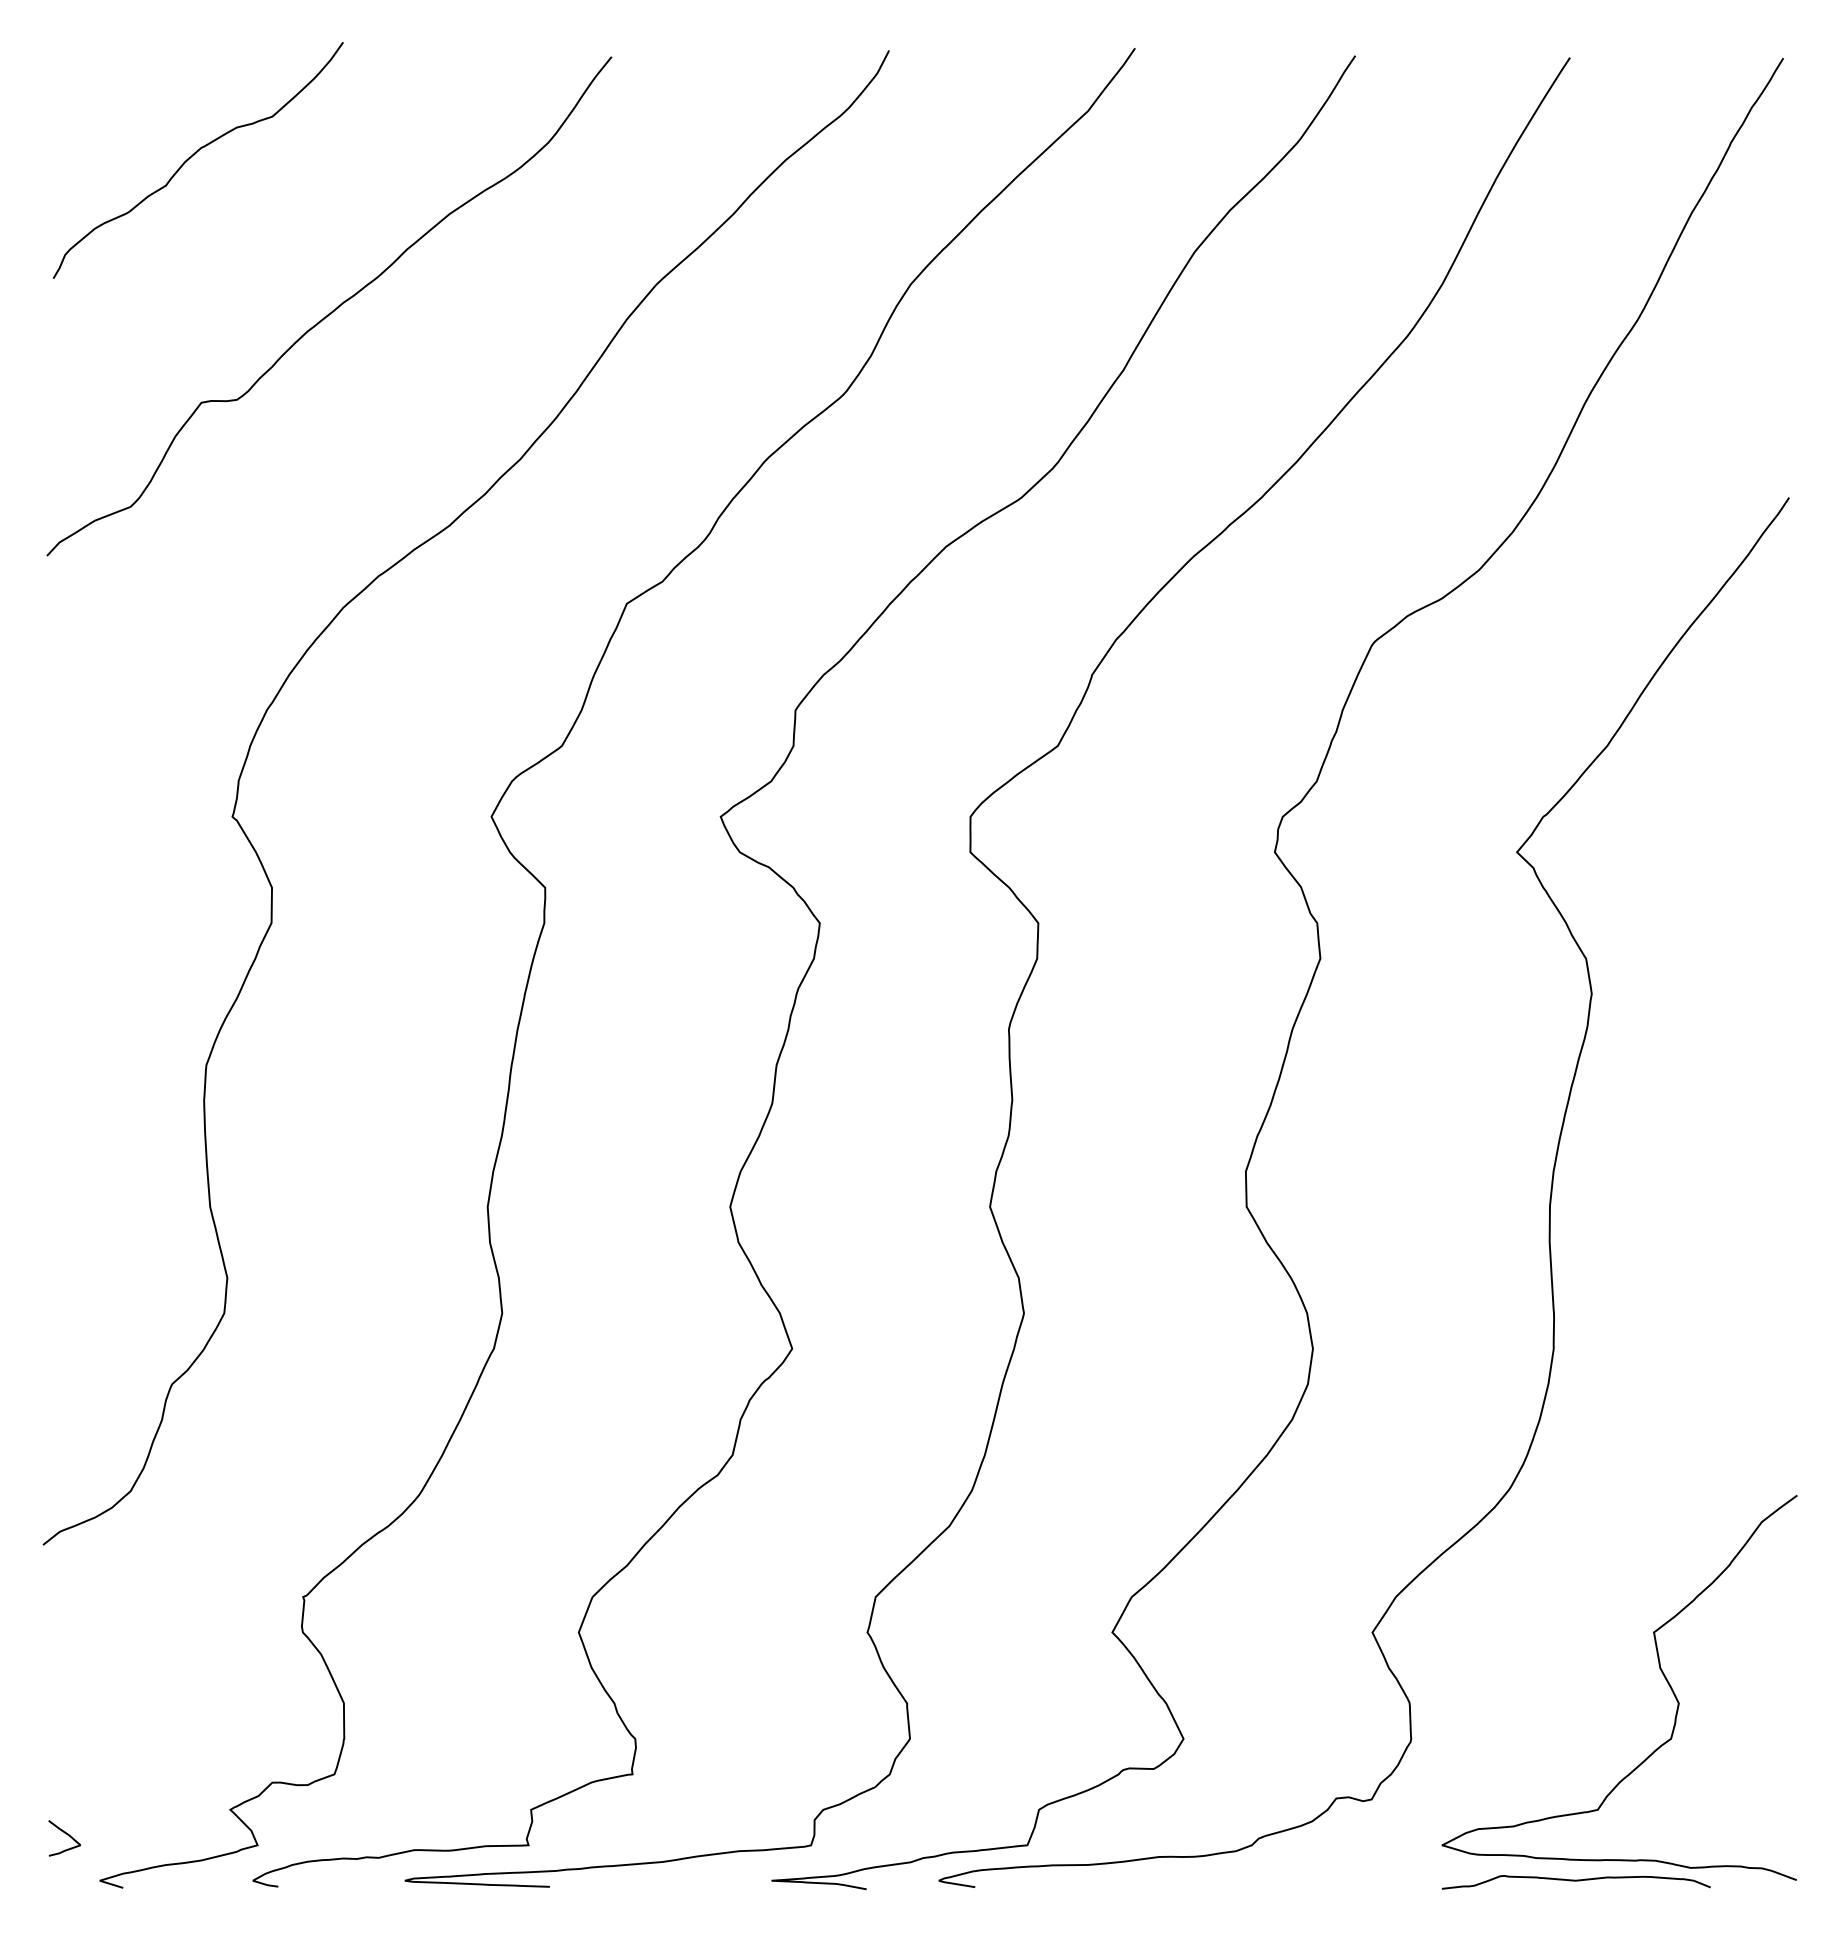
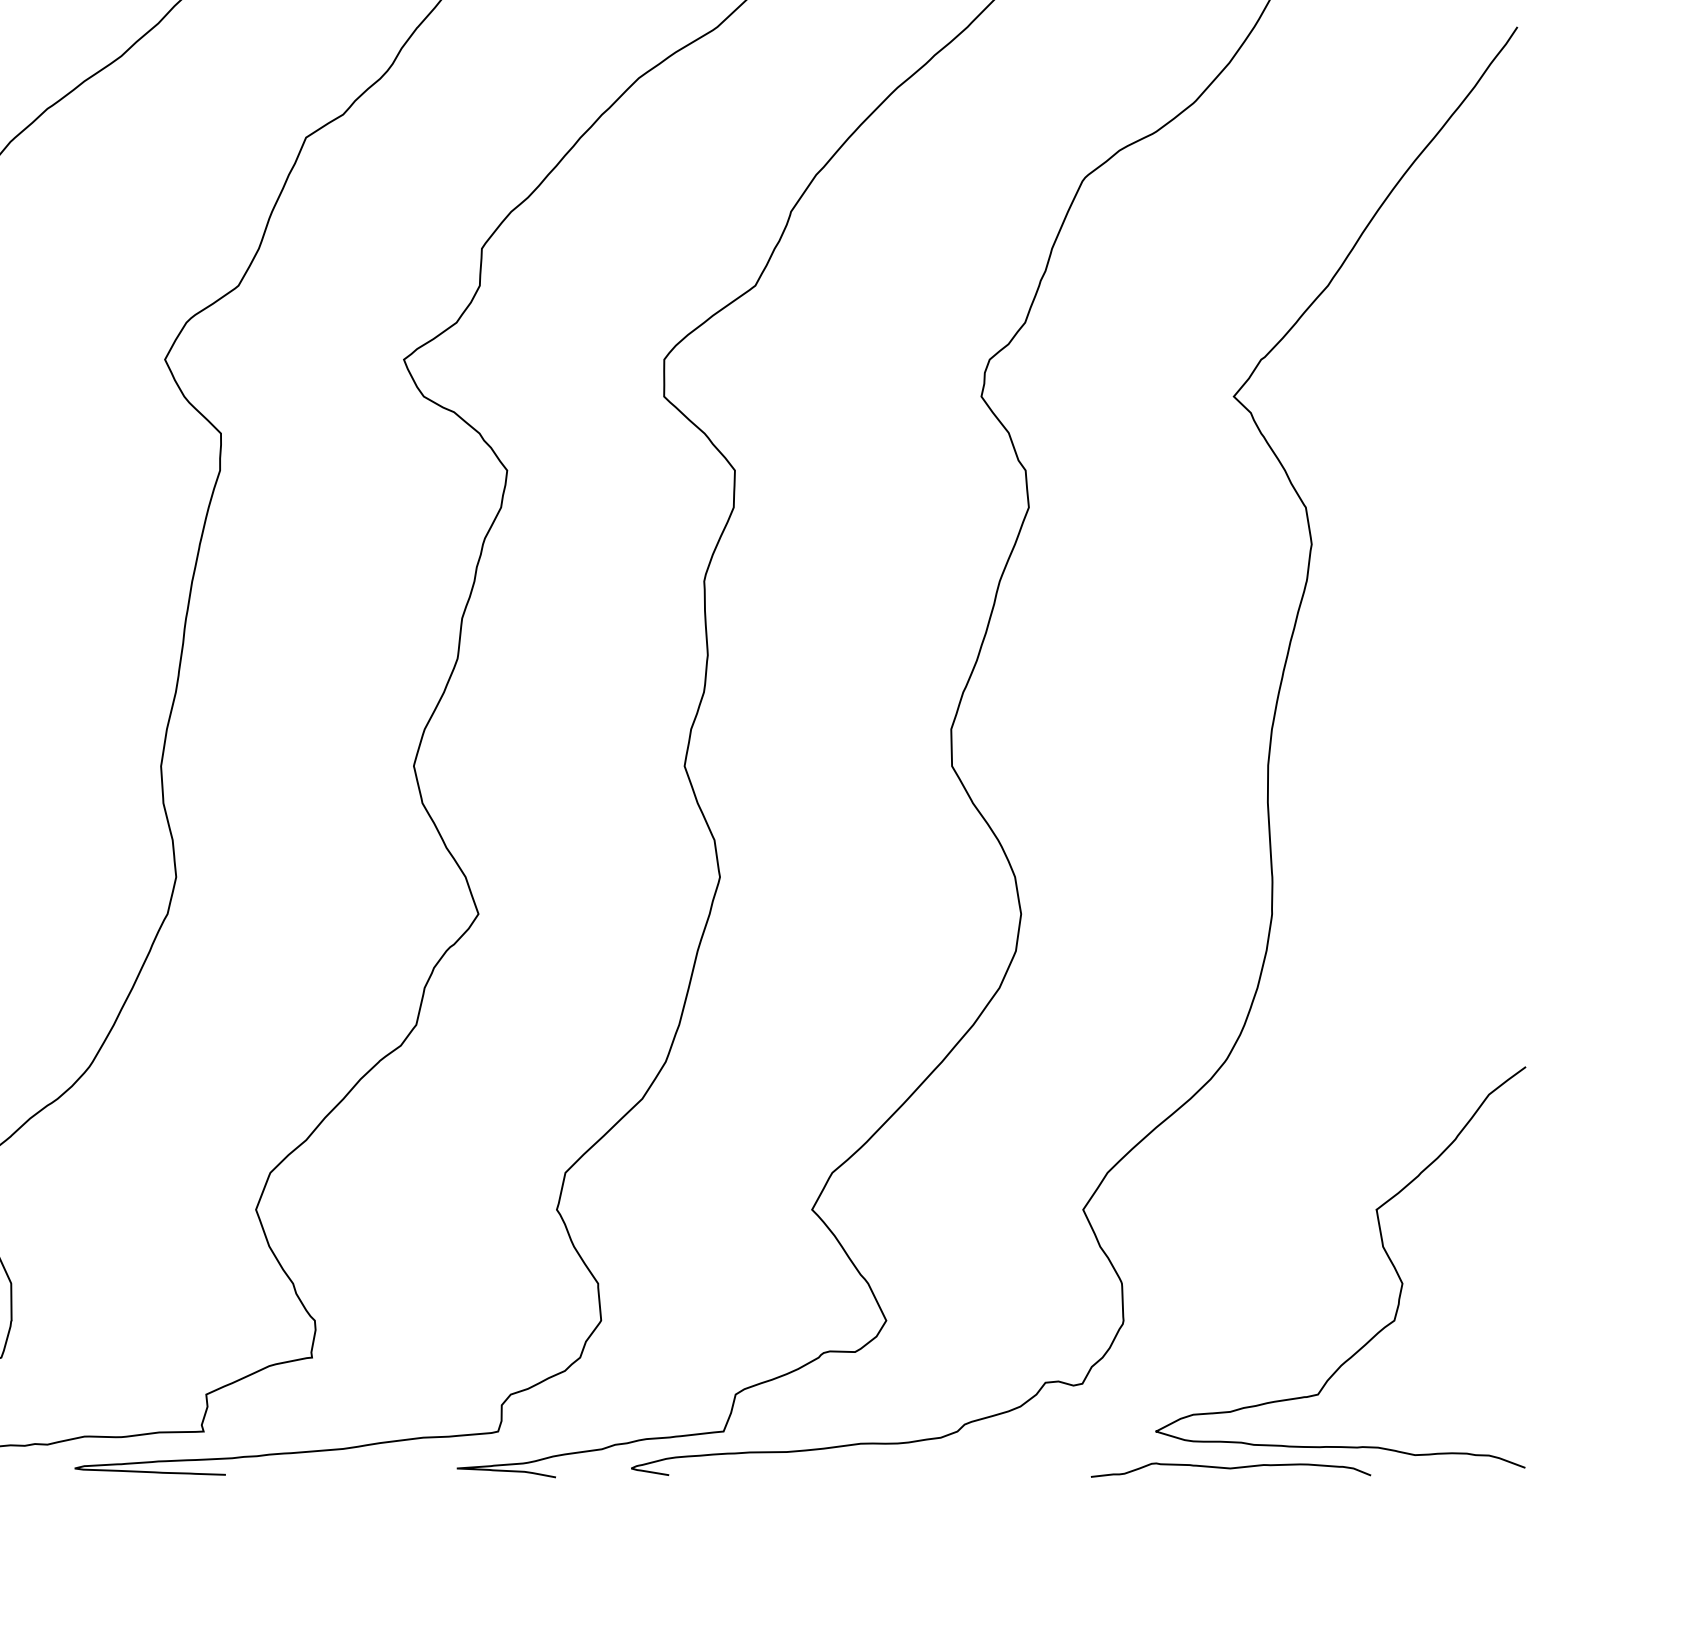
curve: (1575, 1881) -> (1230, 1469), moved

